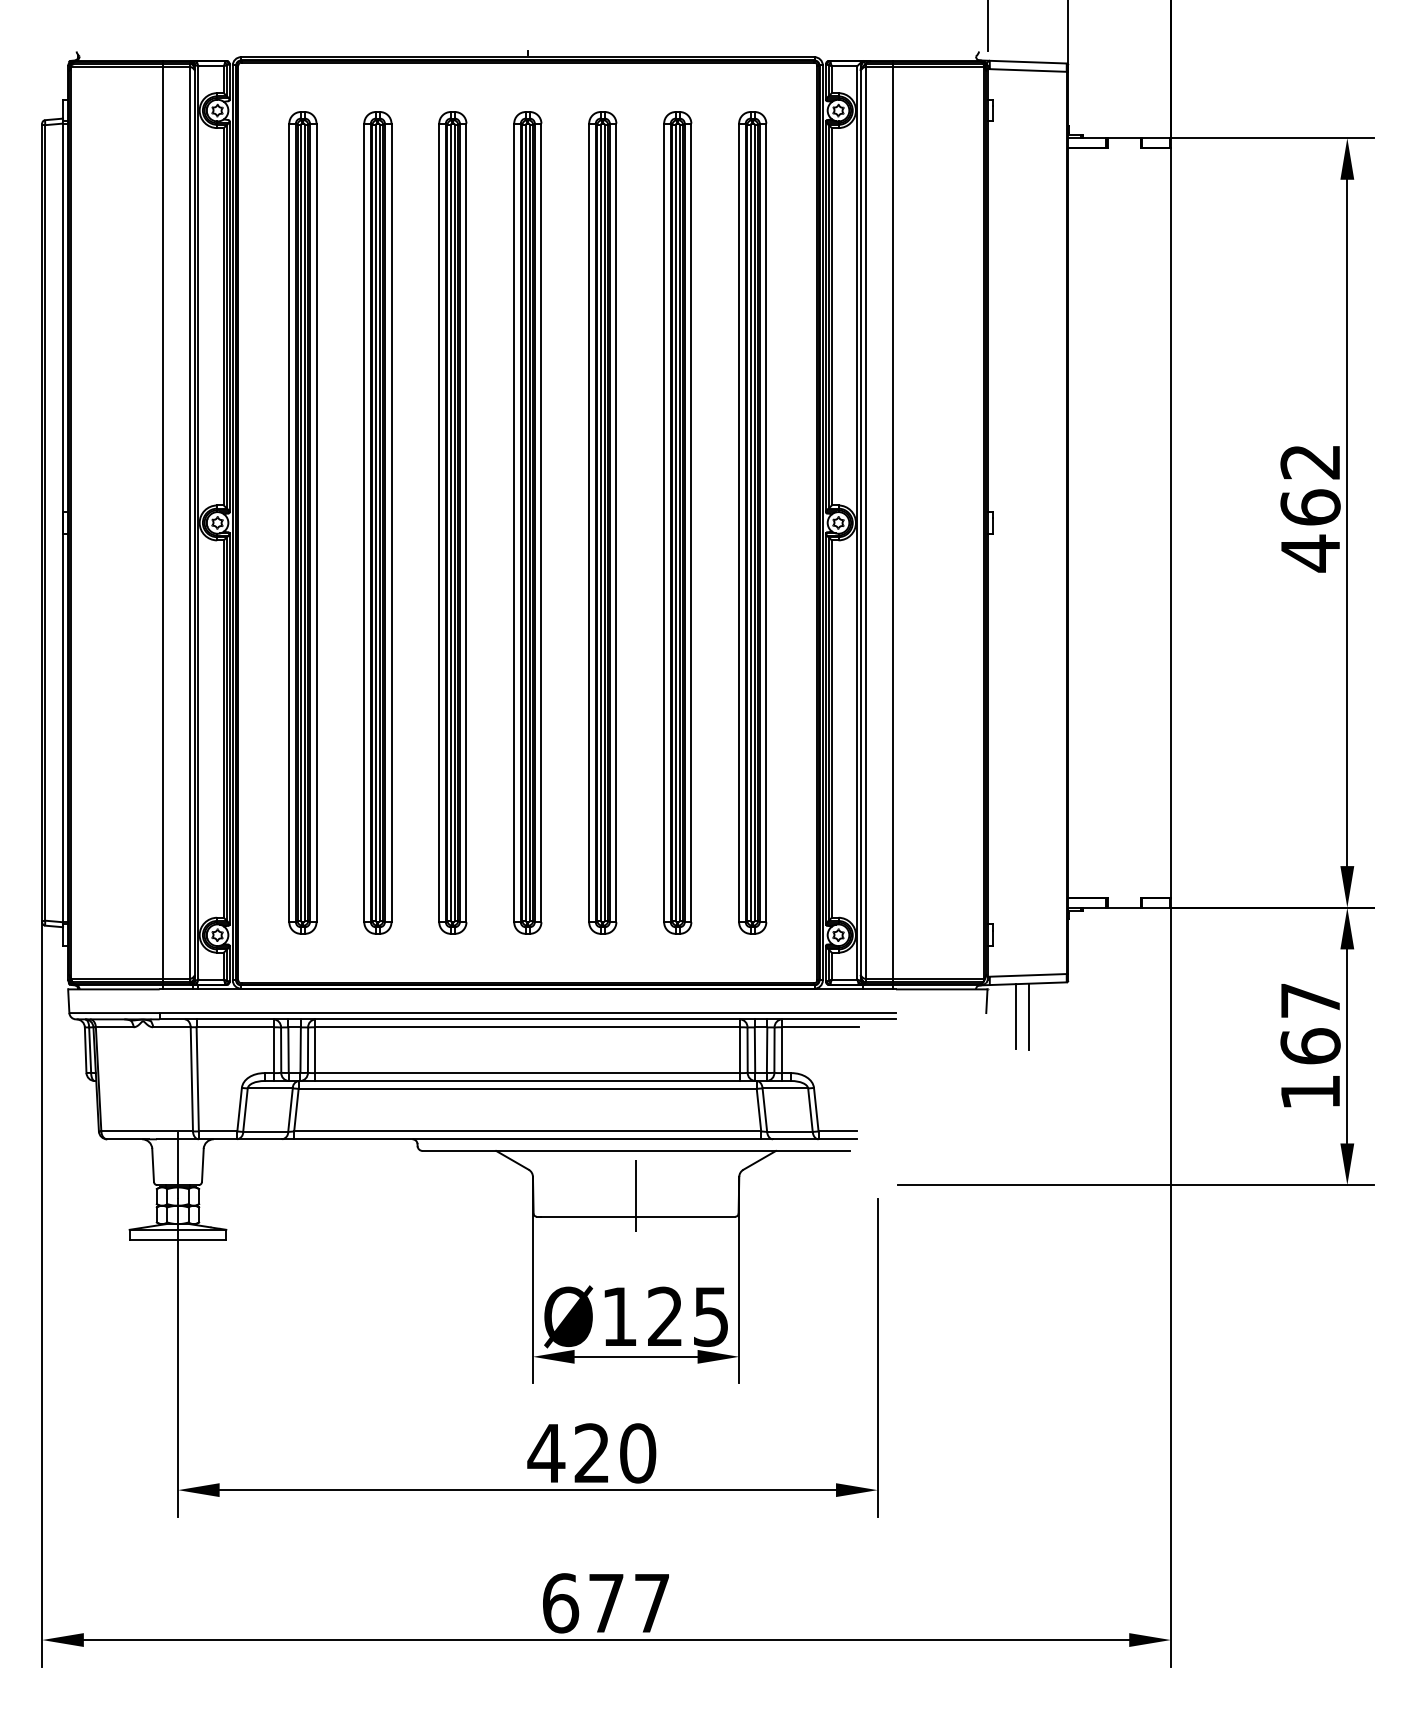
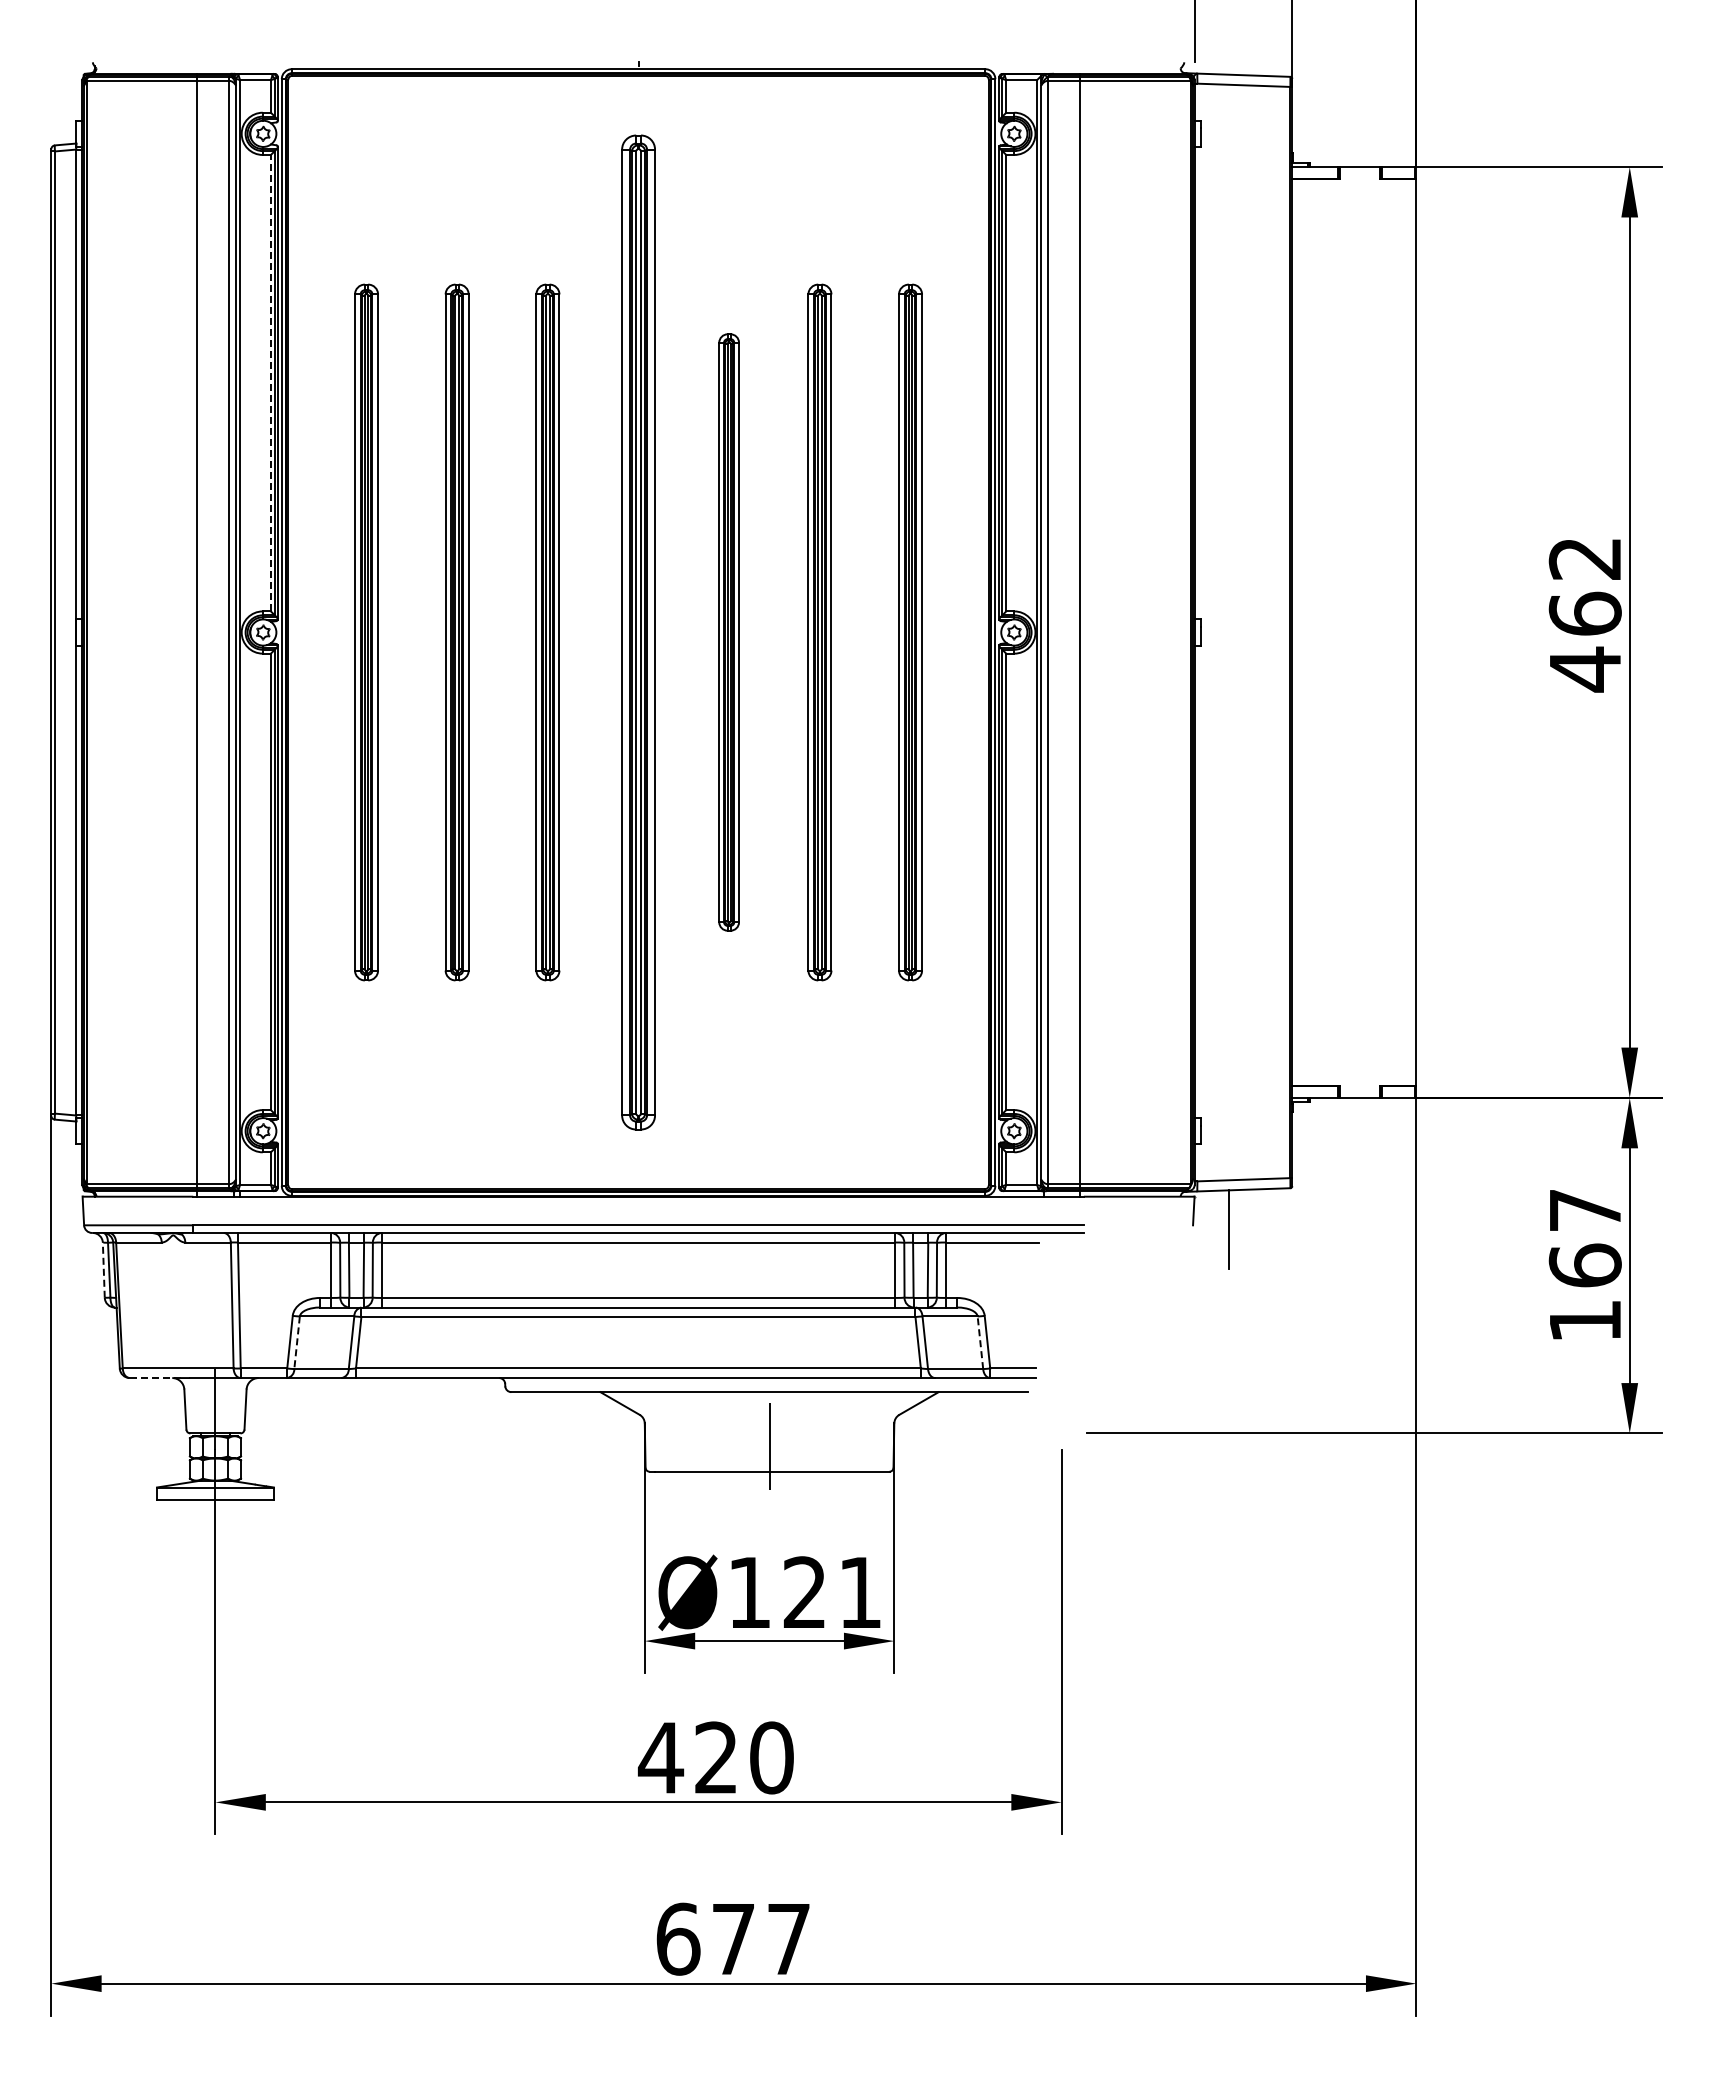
line: (223, 316) -> (270, 382), solid -> dashed
part: (302, 522) -> (366, 632), size x0.7
part: (377, 522) -> (456, 632), size x0.7
part: (452, 522) -> (547, 632), size x0.7
part: (602, 522) -> (728, 632), size x0.6
part: (677, 522) -> (819, 632), size x0.7
part: (752, 522) -> (910, 632), size x0.7
line: (1029, 1016) -> (1245, 1229), removed
line: (85, 1050) -> (103, 1270), solid -> dashed
line: (810, 1109) -> (980, 1342), solid -> dashed
line: (245, 1110) -> (297, 1343), solid -> dashed
line: (127, 1139) -> (154, 1378), solid -> dashed
text: (710, 1317) -> (859, 1593), Ø125 -> Ø121

